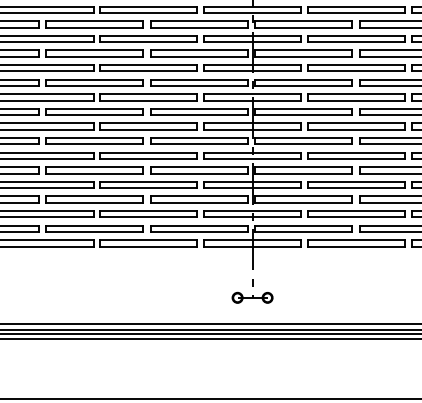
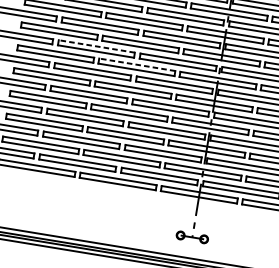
line: (94, 79) -> (96, 46), solid -> dashed
line: (148, 94) -> (137, 65), solid -> dashed

